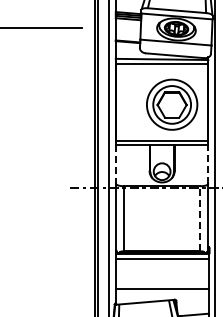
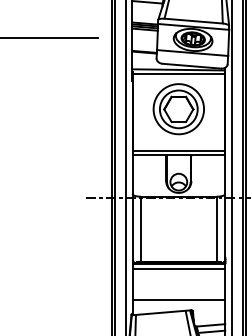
part: (171, 105) -> (178, 109), moved
line: (208, 164) -> (225, 174), dashed -> solid
line: (115, 165) -> (132, 175), dashed -> solid
line: (199, 219) -> (216, 229), dashed -> solid

